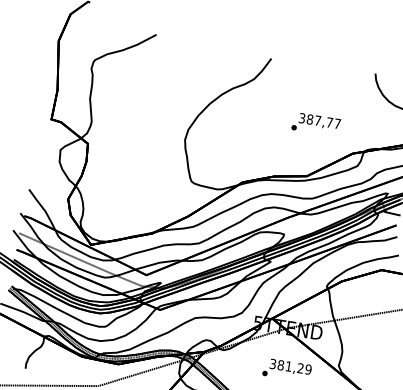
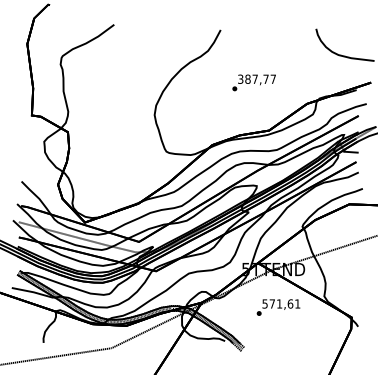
text: (315, 124) -> (253, 82), moved
text: (290, 366) -> (281, 303), 381,29 -> 571,61

